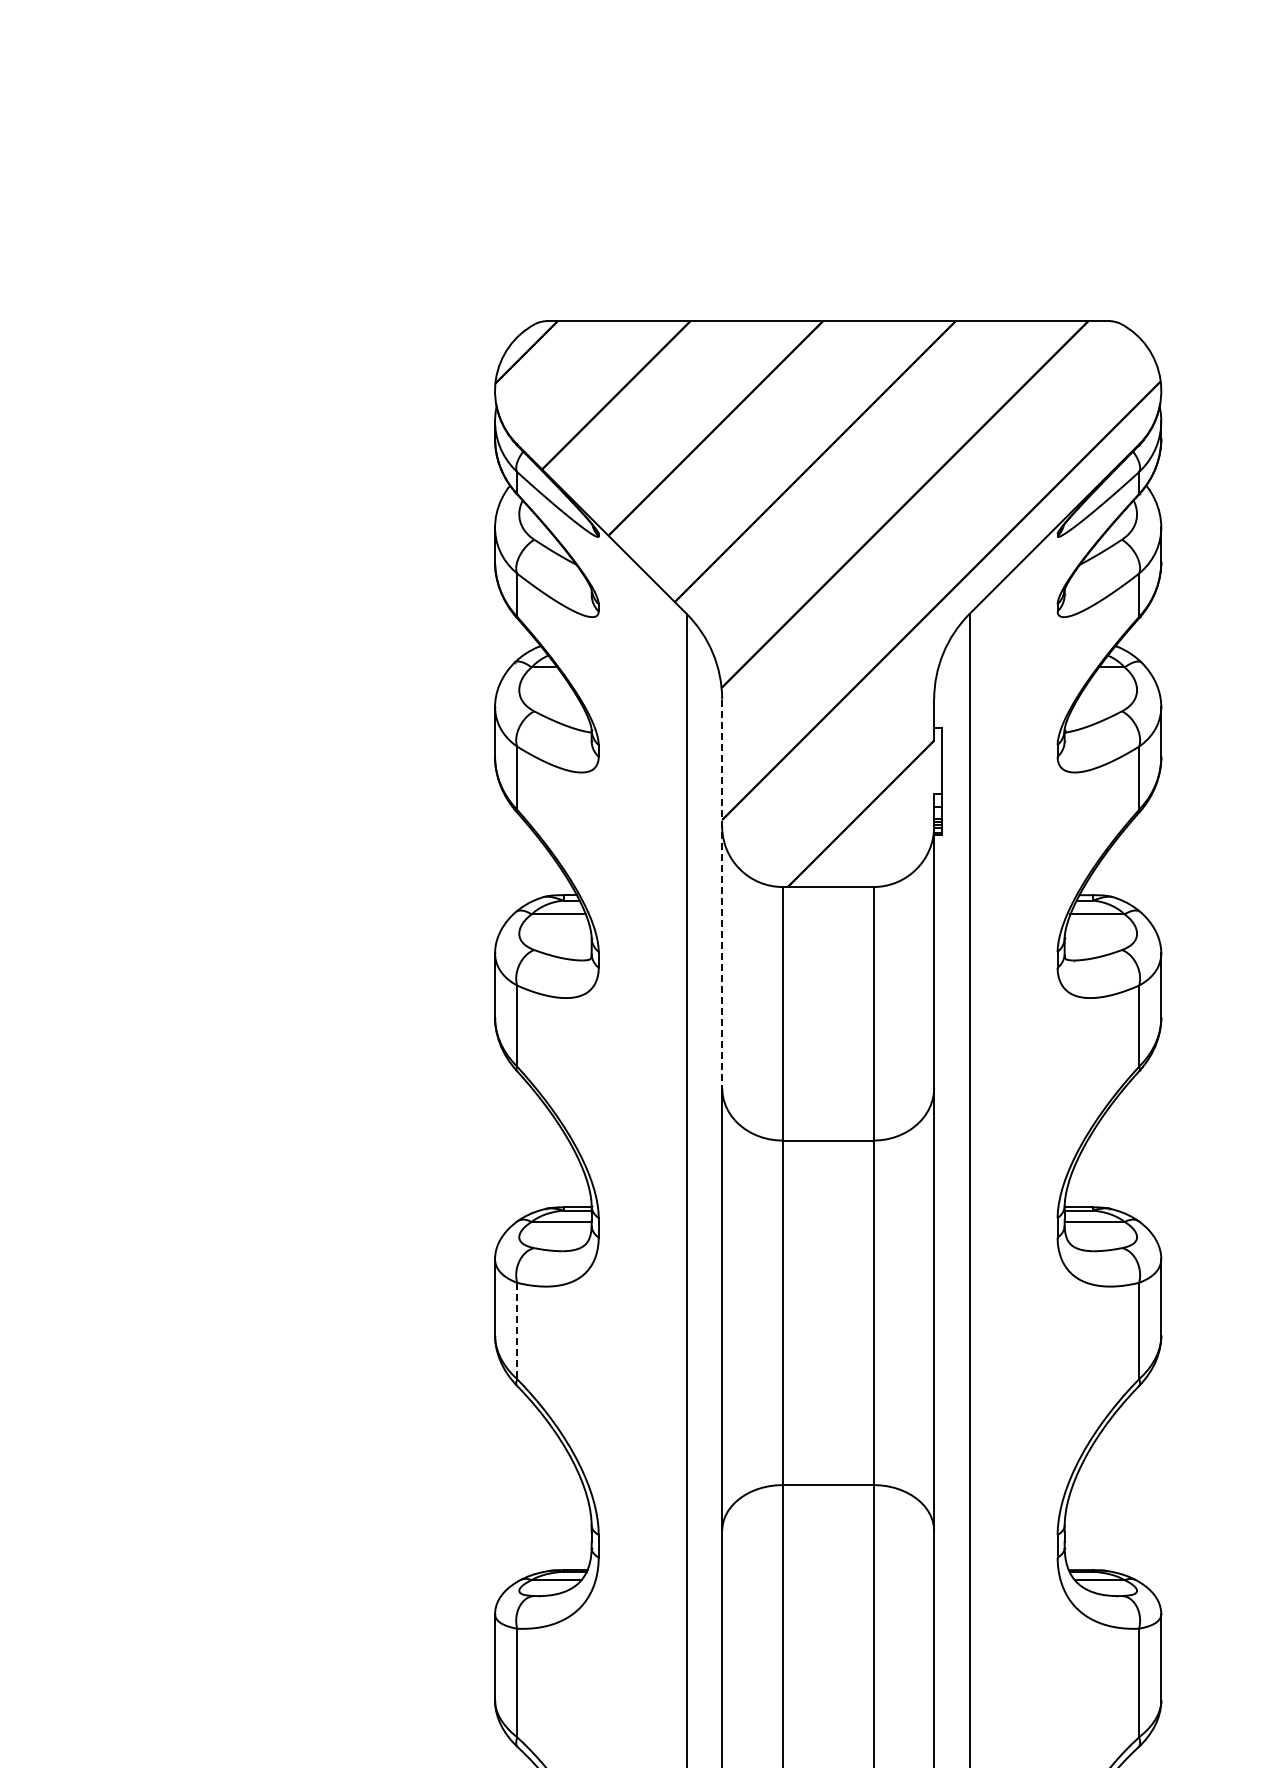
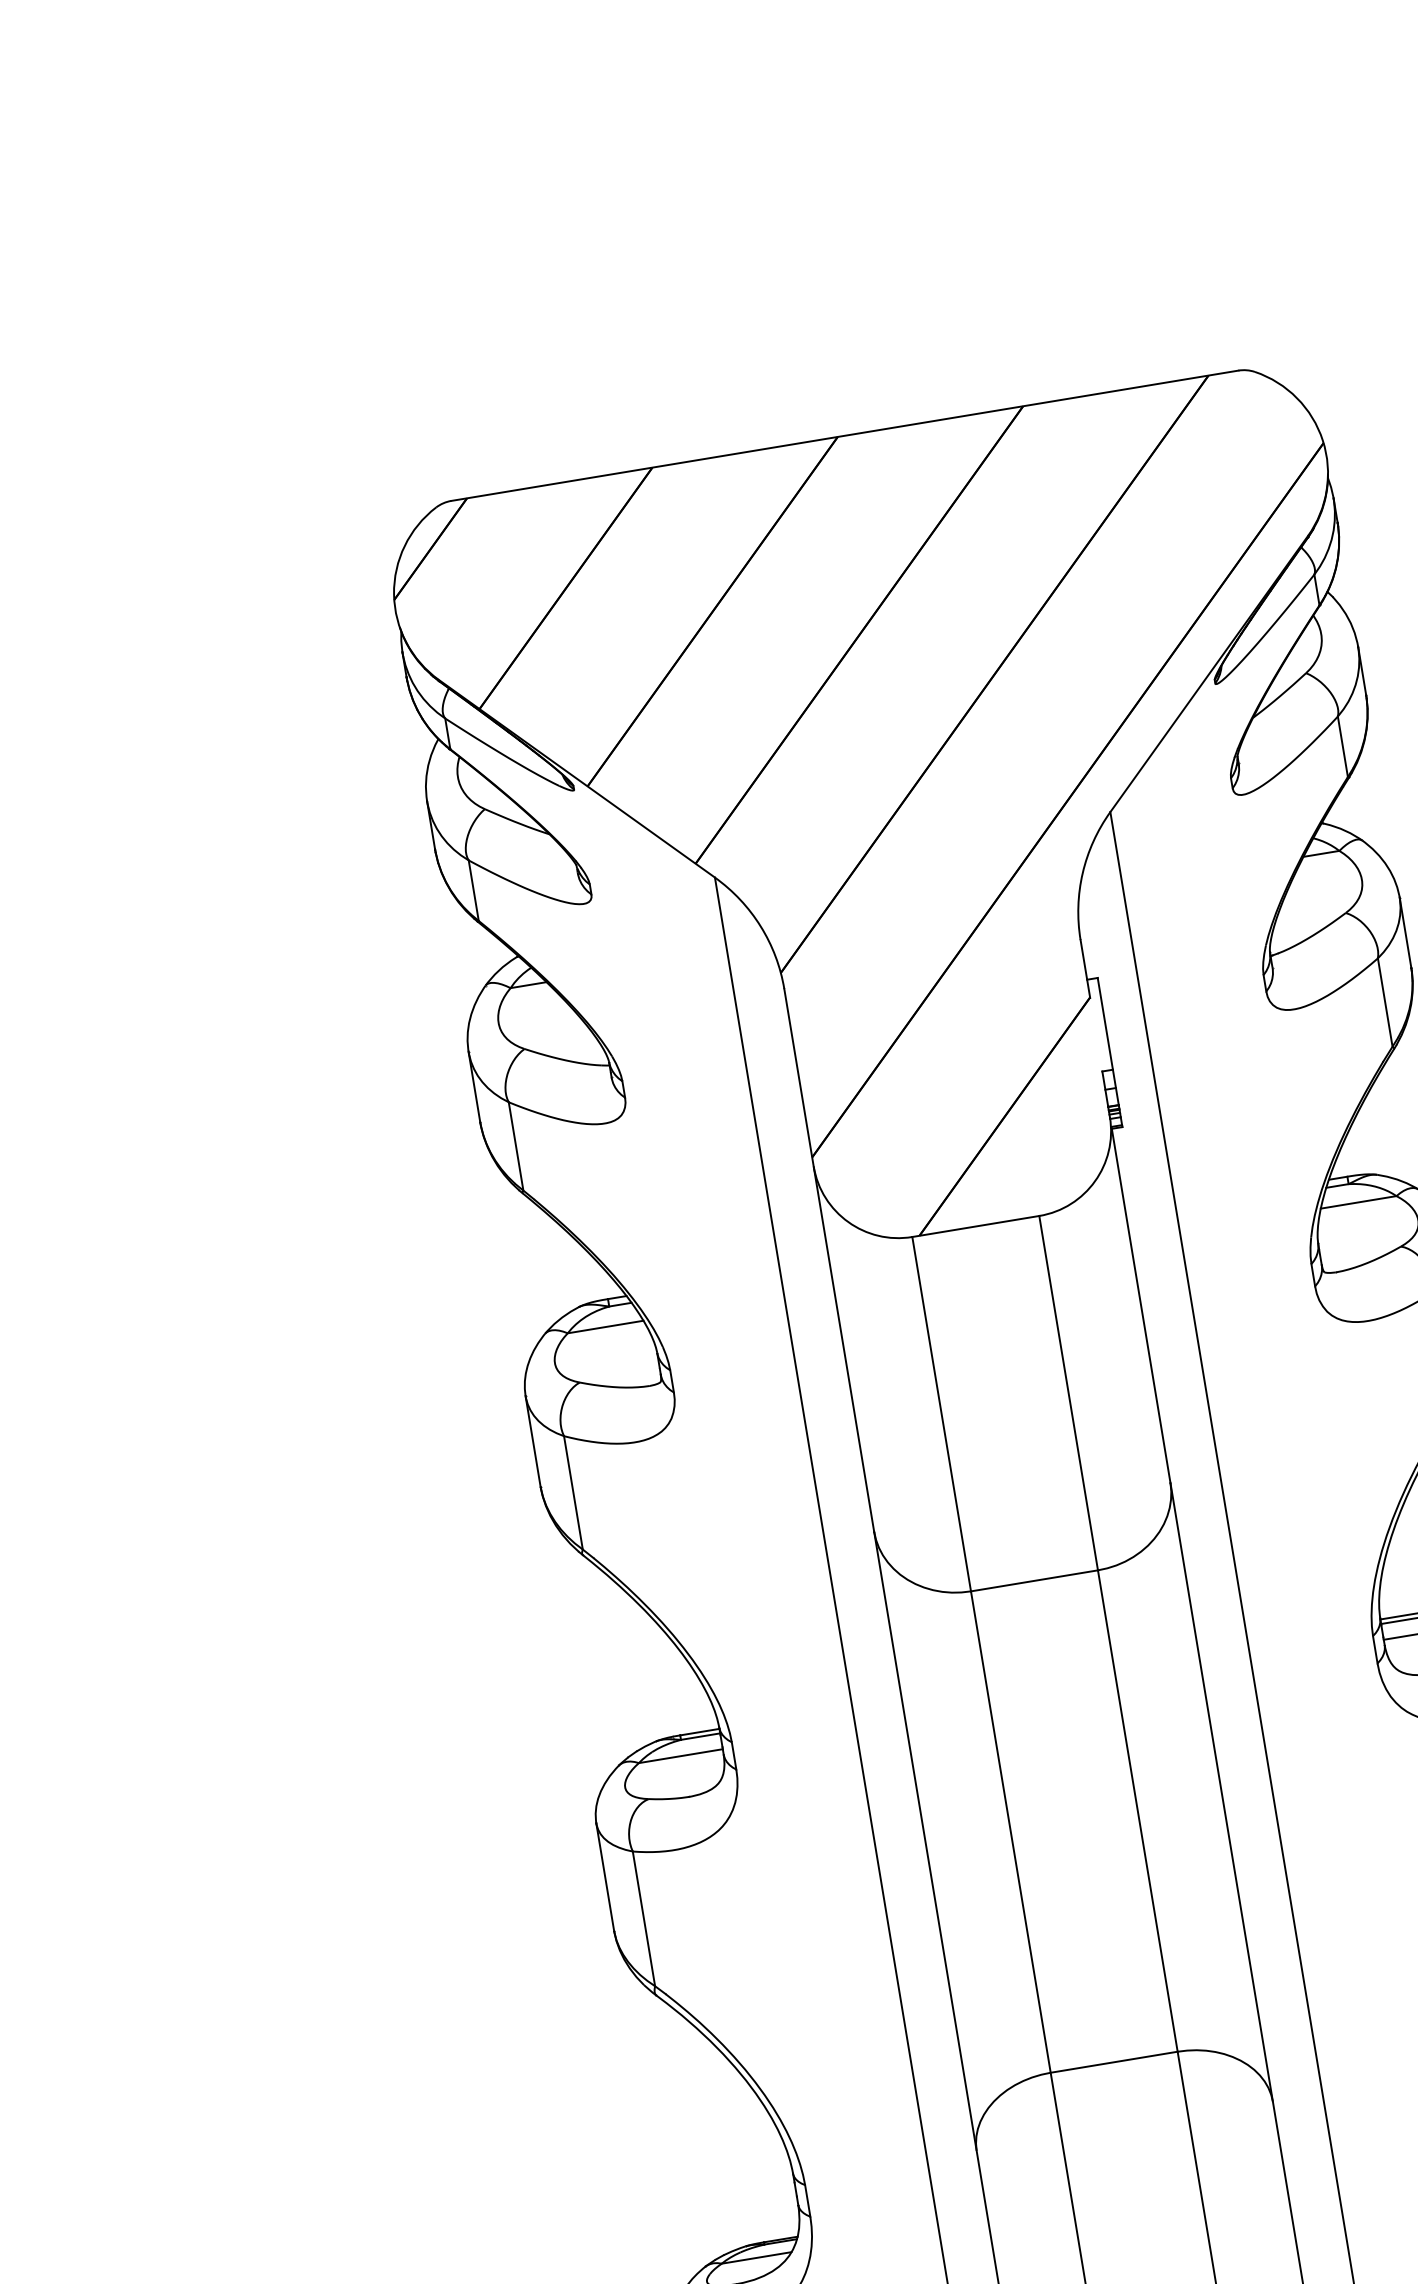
line: (722, 894) -> (829, 1261), dashed -> solid
line: (517, 1331) -> (644, 1919), dashed -> solid

